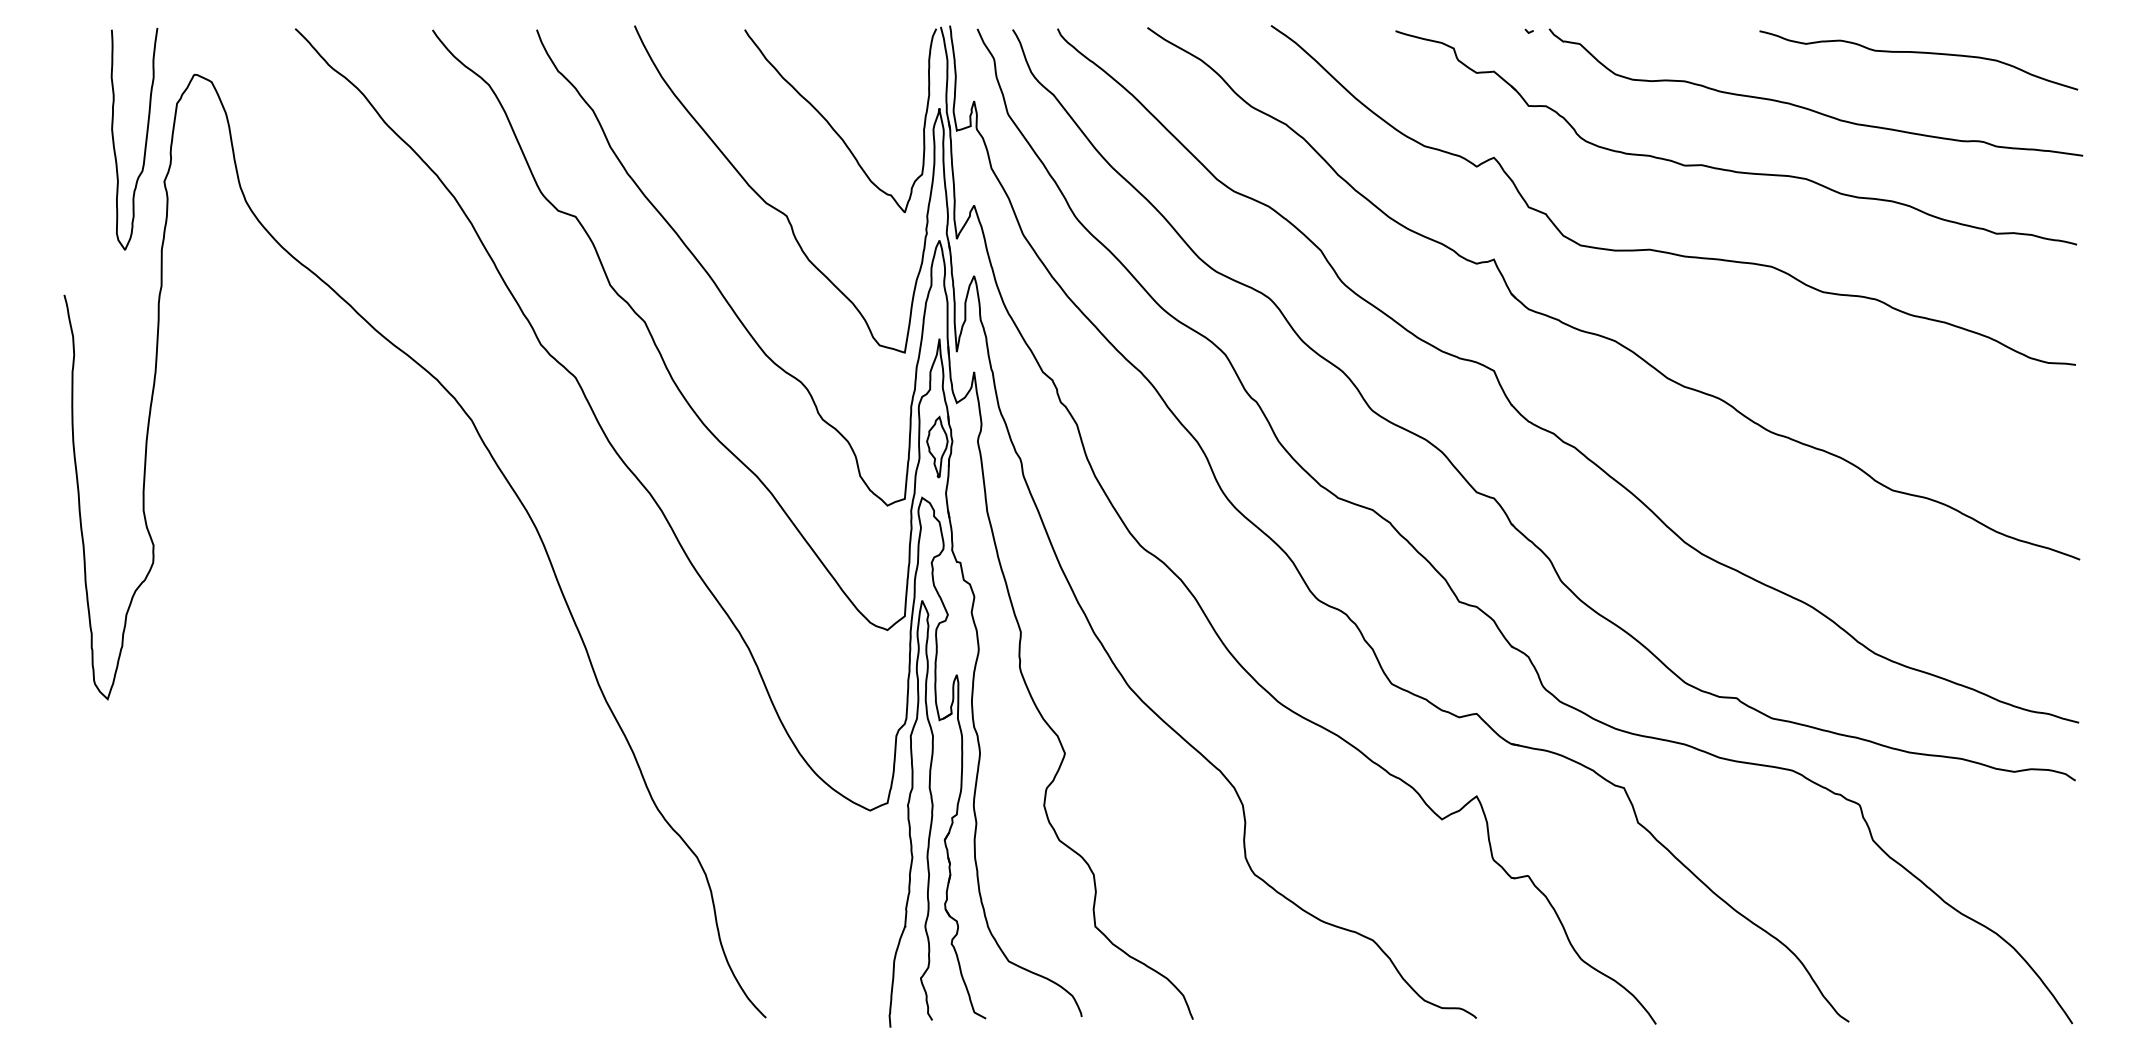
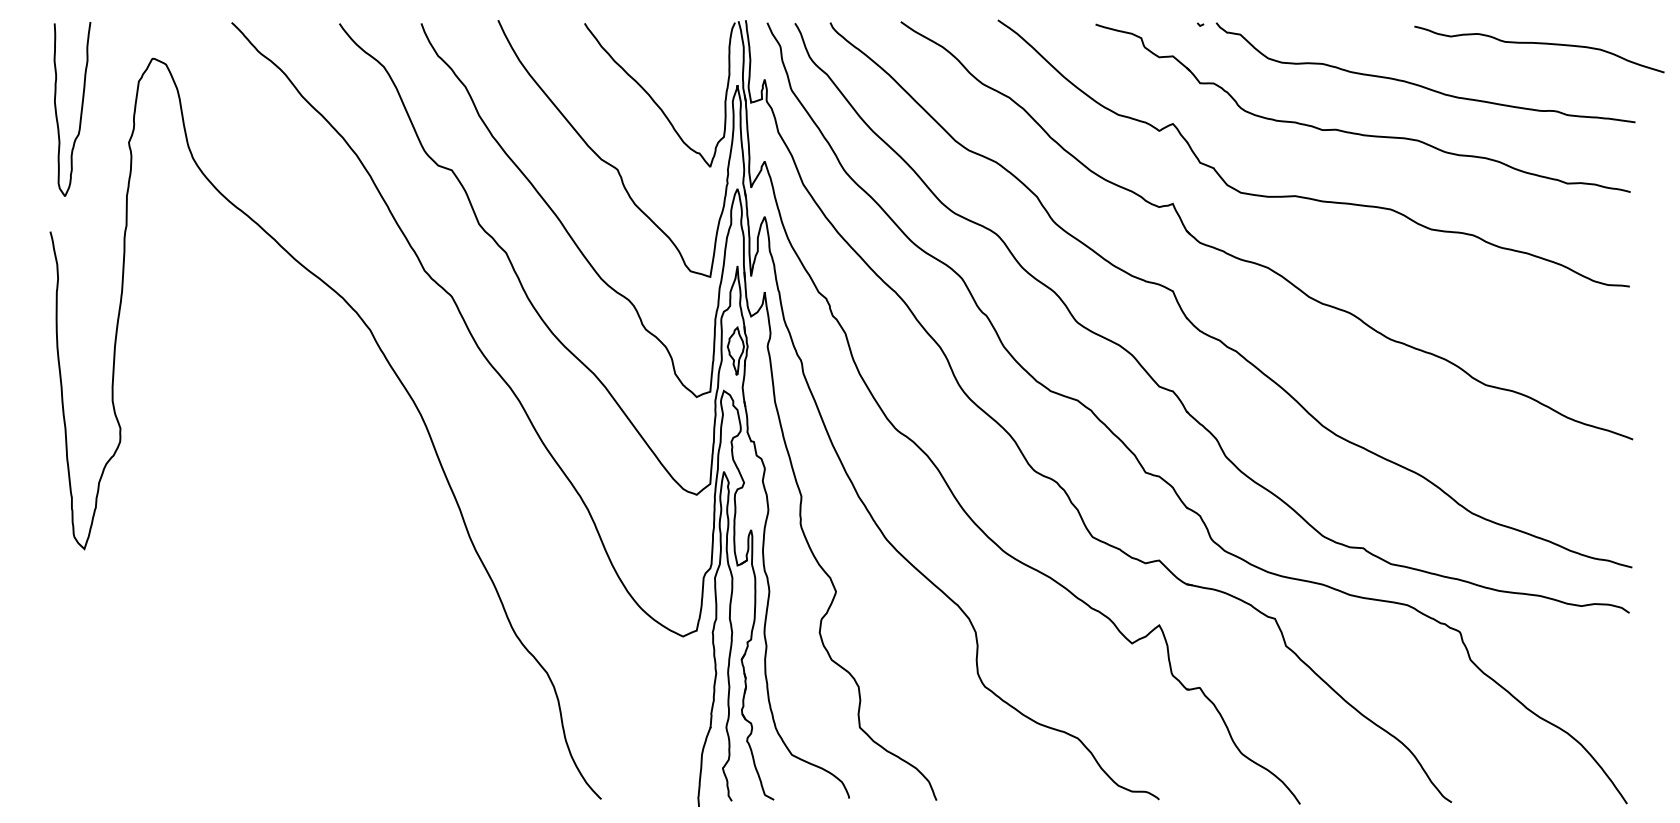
curve: (1918, 54) -> (1539, 44), moved
curve: (144, 141) -> (80, 111), moved

